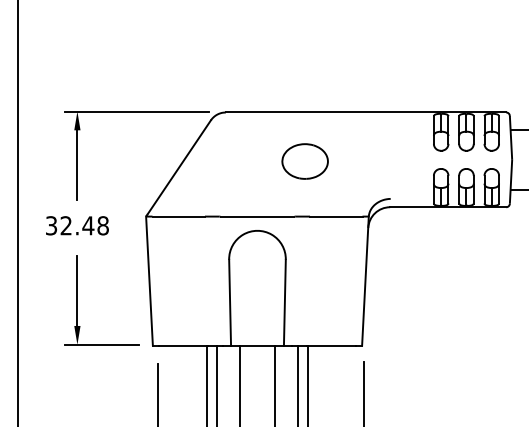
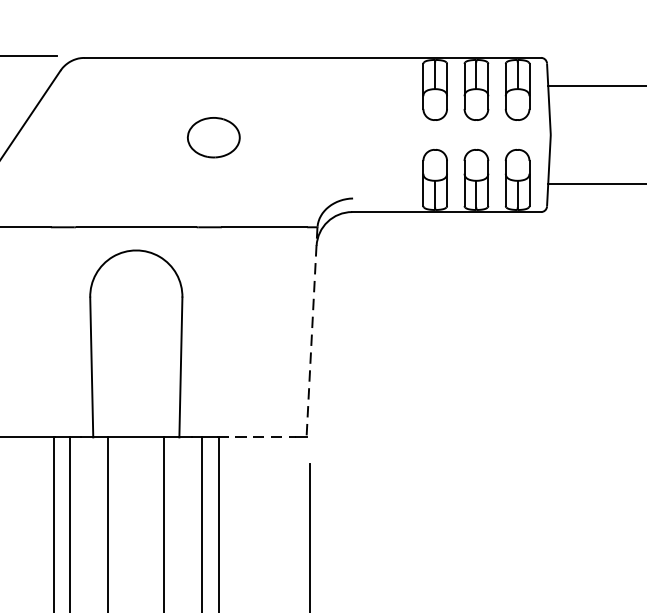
part: (304, 161) -> (212, 137), size x0.7
line: (365, 281) -> (312, 332), solid -> dashed
line: (331, 345) -> (256, 437), solid -> dashed

